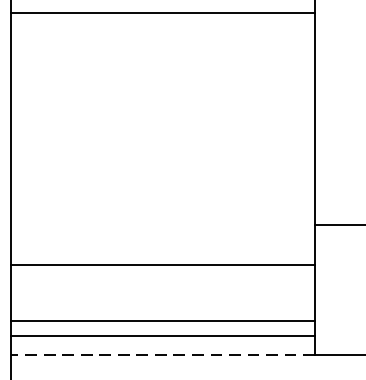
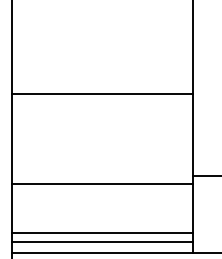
line: (162, 13) -> (102, 94), moved
line: (162, 264) -> (102, 183), moved
line: (162, 355) -> (102, 253), dashed -> solid

